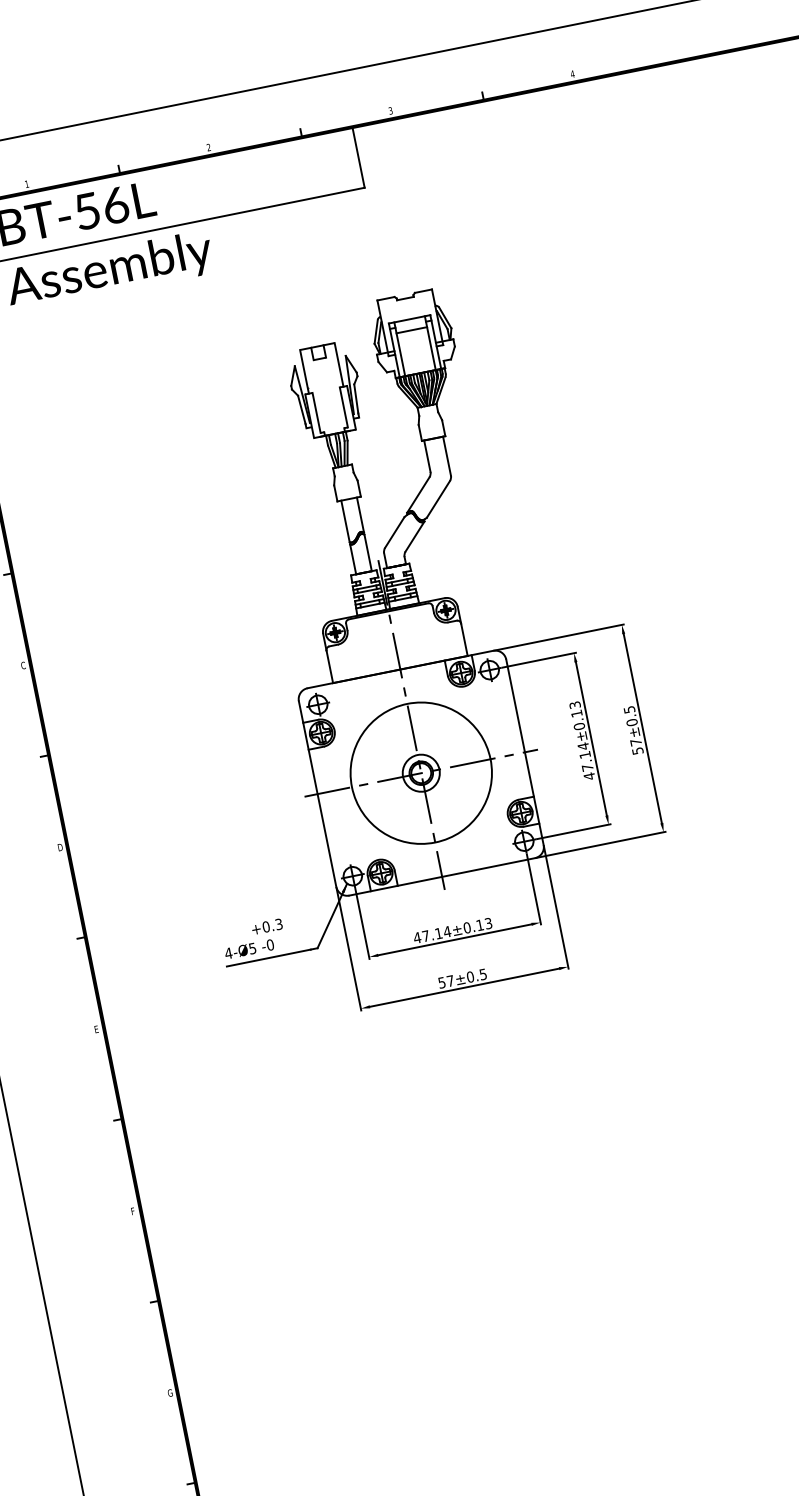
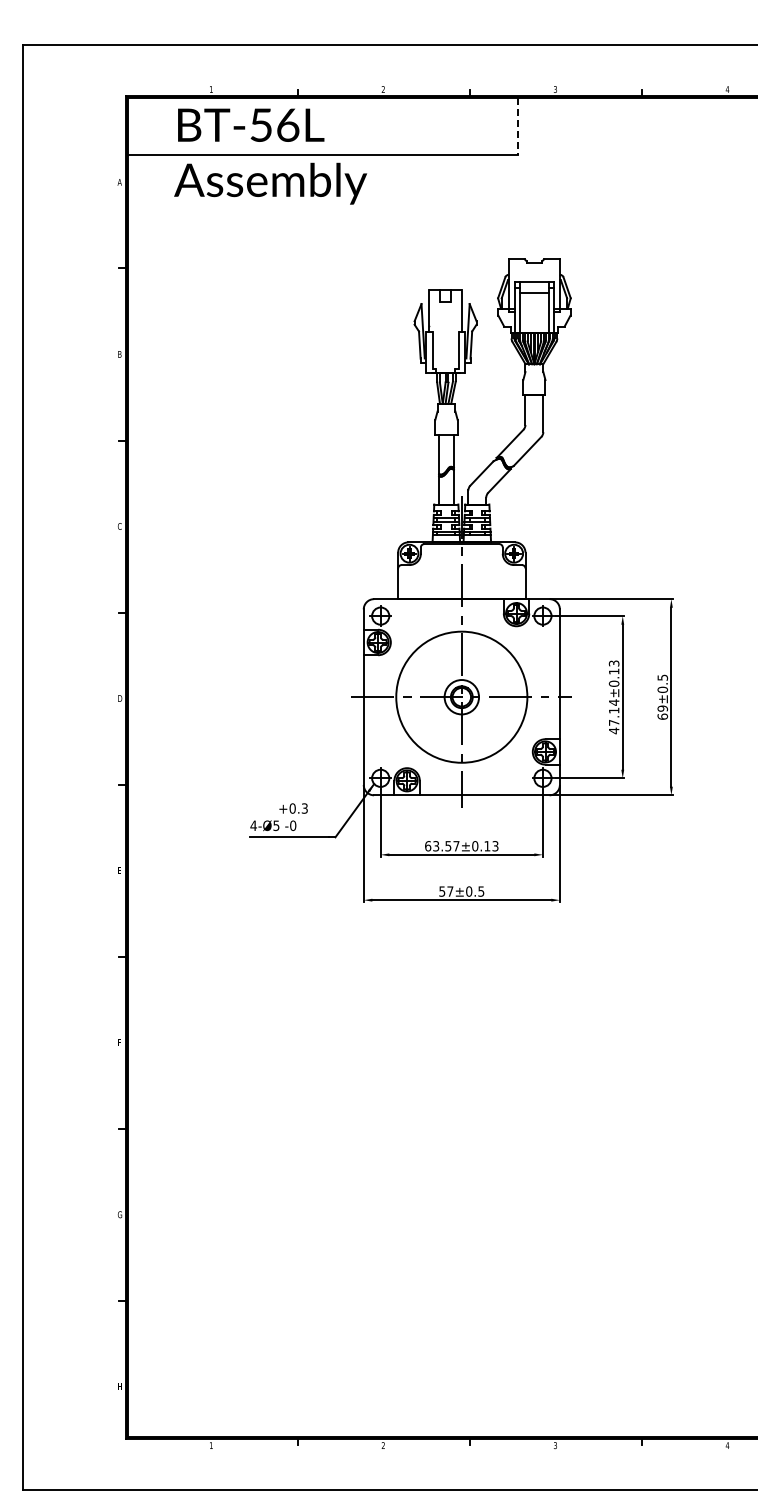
line: (358, 158) -> (517, 126), solid -> dashed
text: (636, 746) -> (662, 712), 57±0.5 -> 69±0.5
text: (431, 935) -> (441, 846), 47.14±0.13 -> 63.57±0.13

